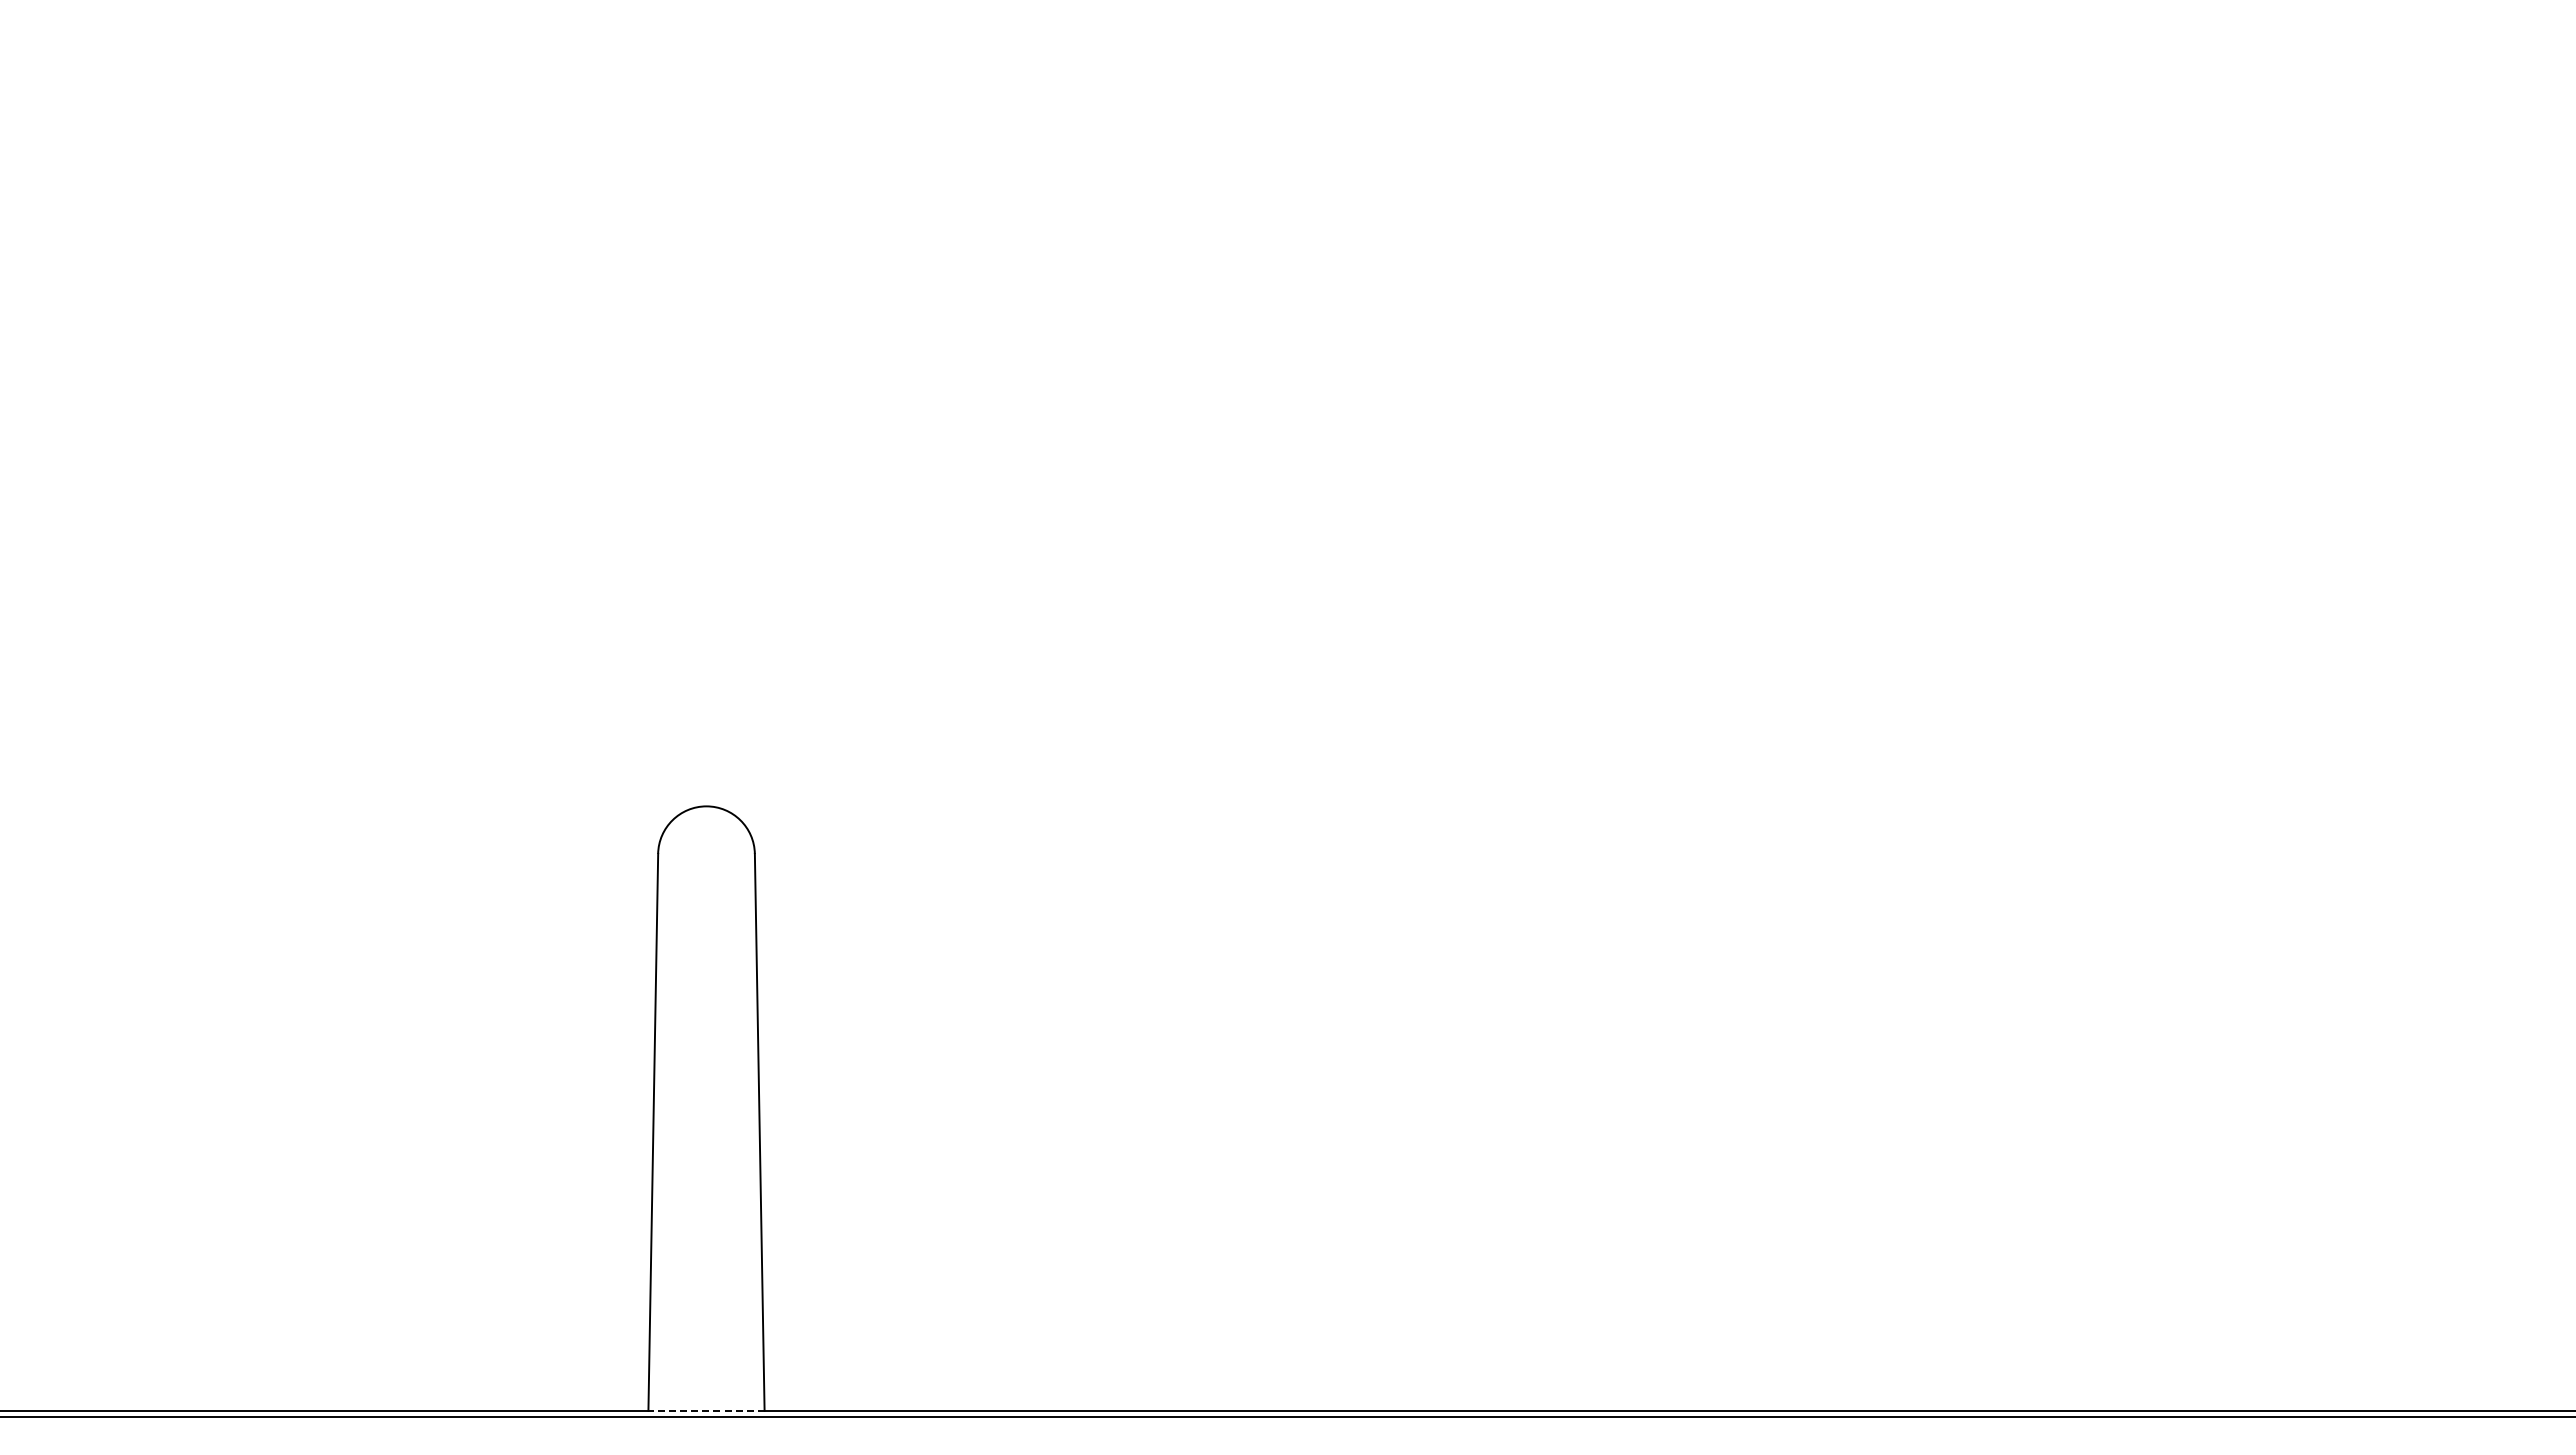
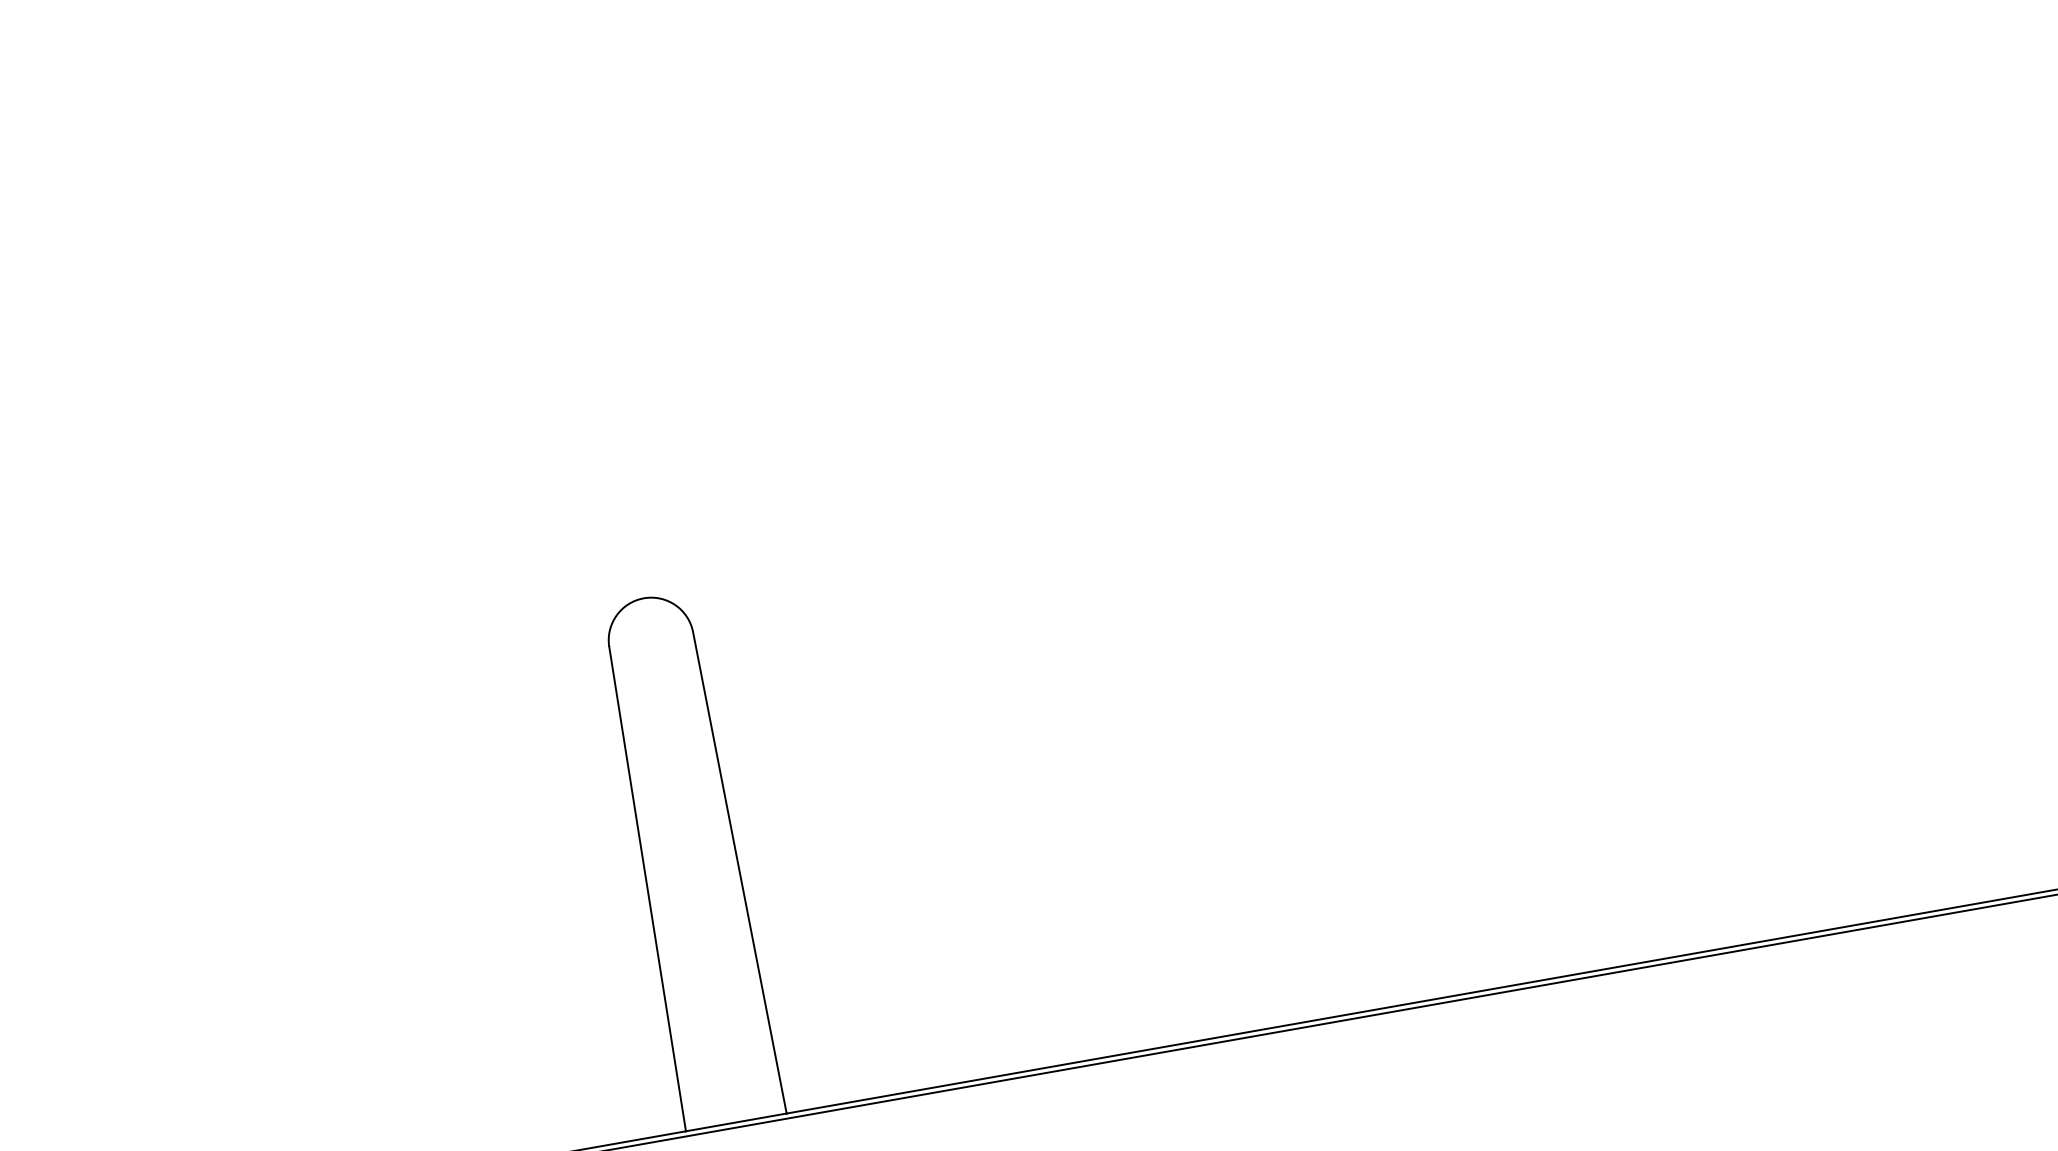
line: (706, 1410) -> (736, 1121), dashed -> solid

